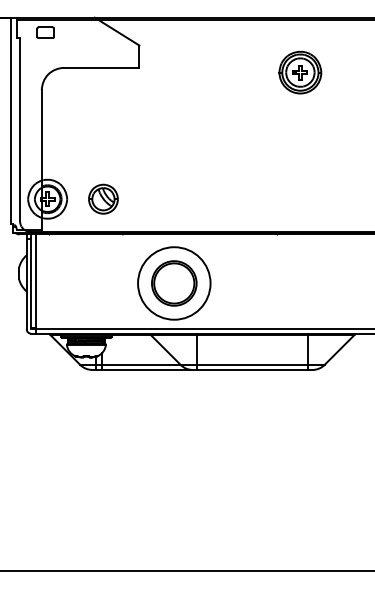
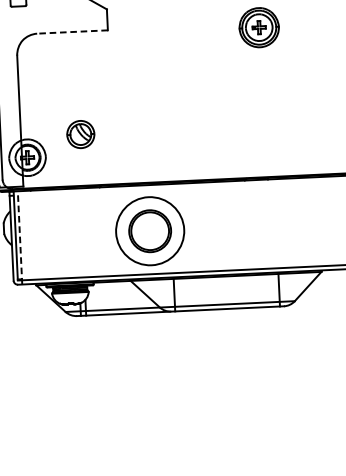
line: (101, 67) -> (72, 31), solid -> dashed
part: (103, 198) -> (80, 133), moved
line: (35, 284) -> (19, 238), solid -> dashed

